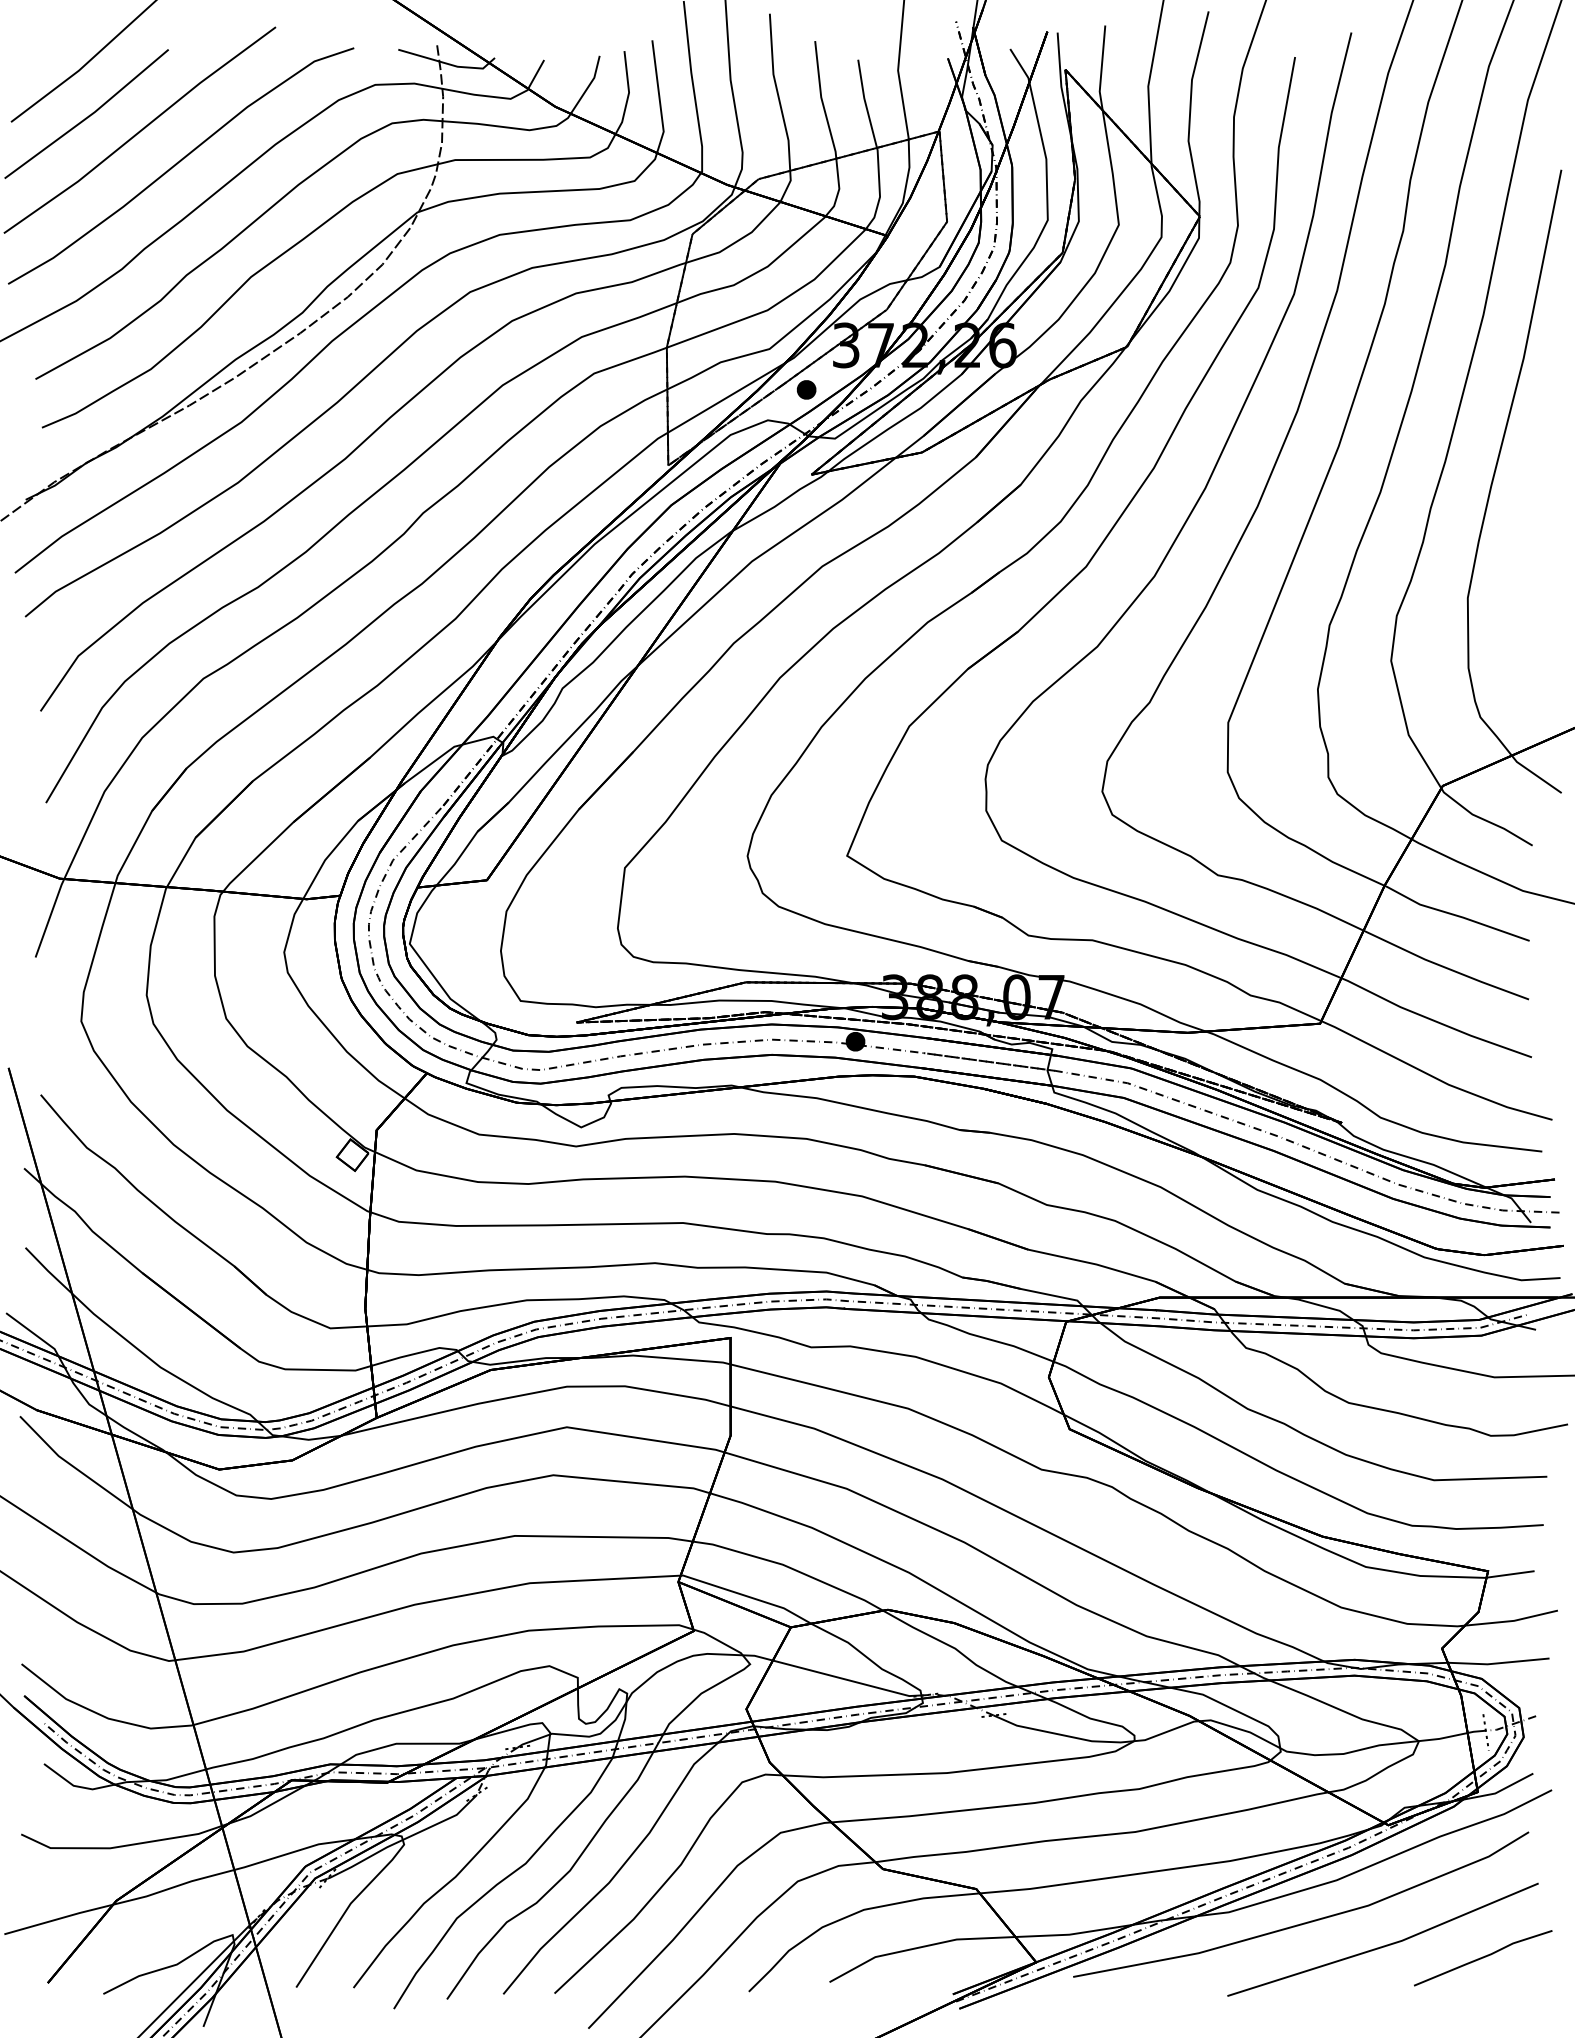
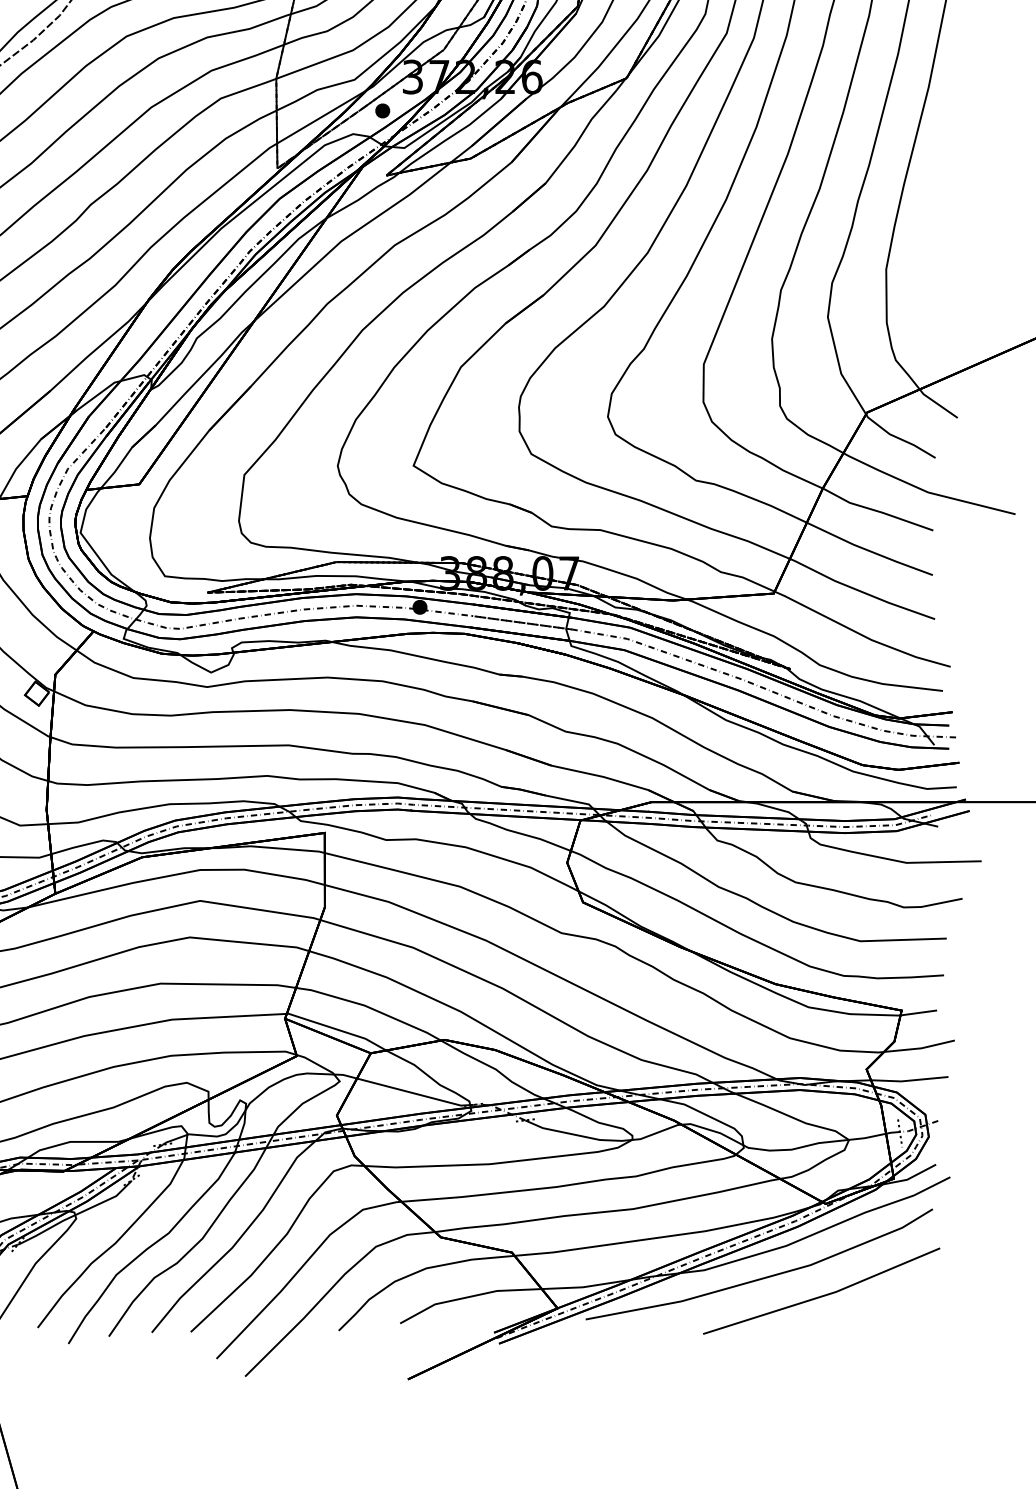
line: (1483, 1958) -> (898, 1305), removed

